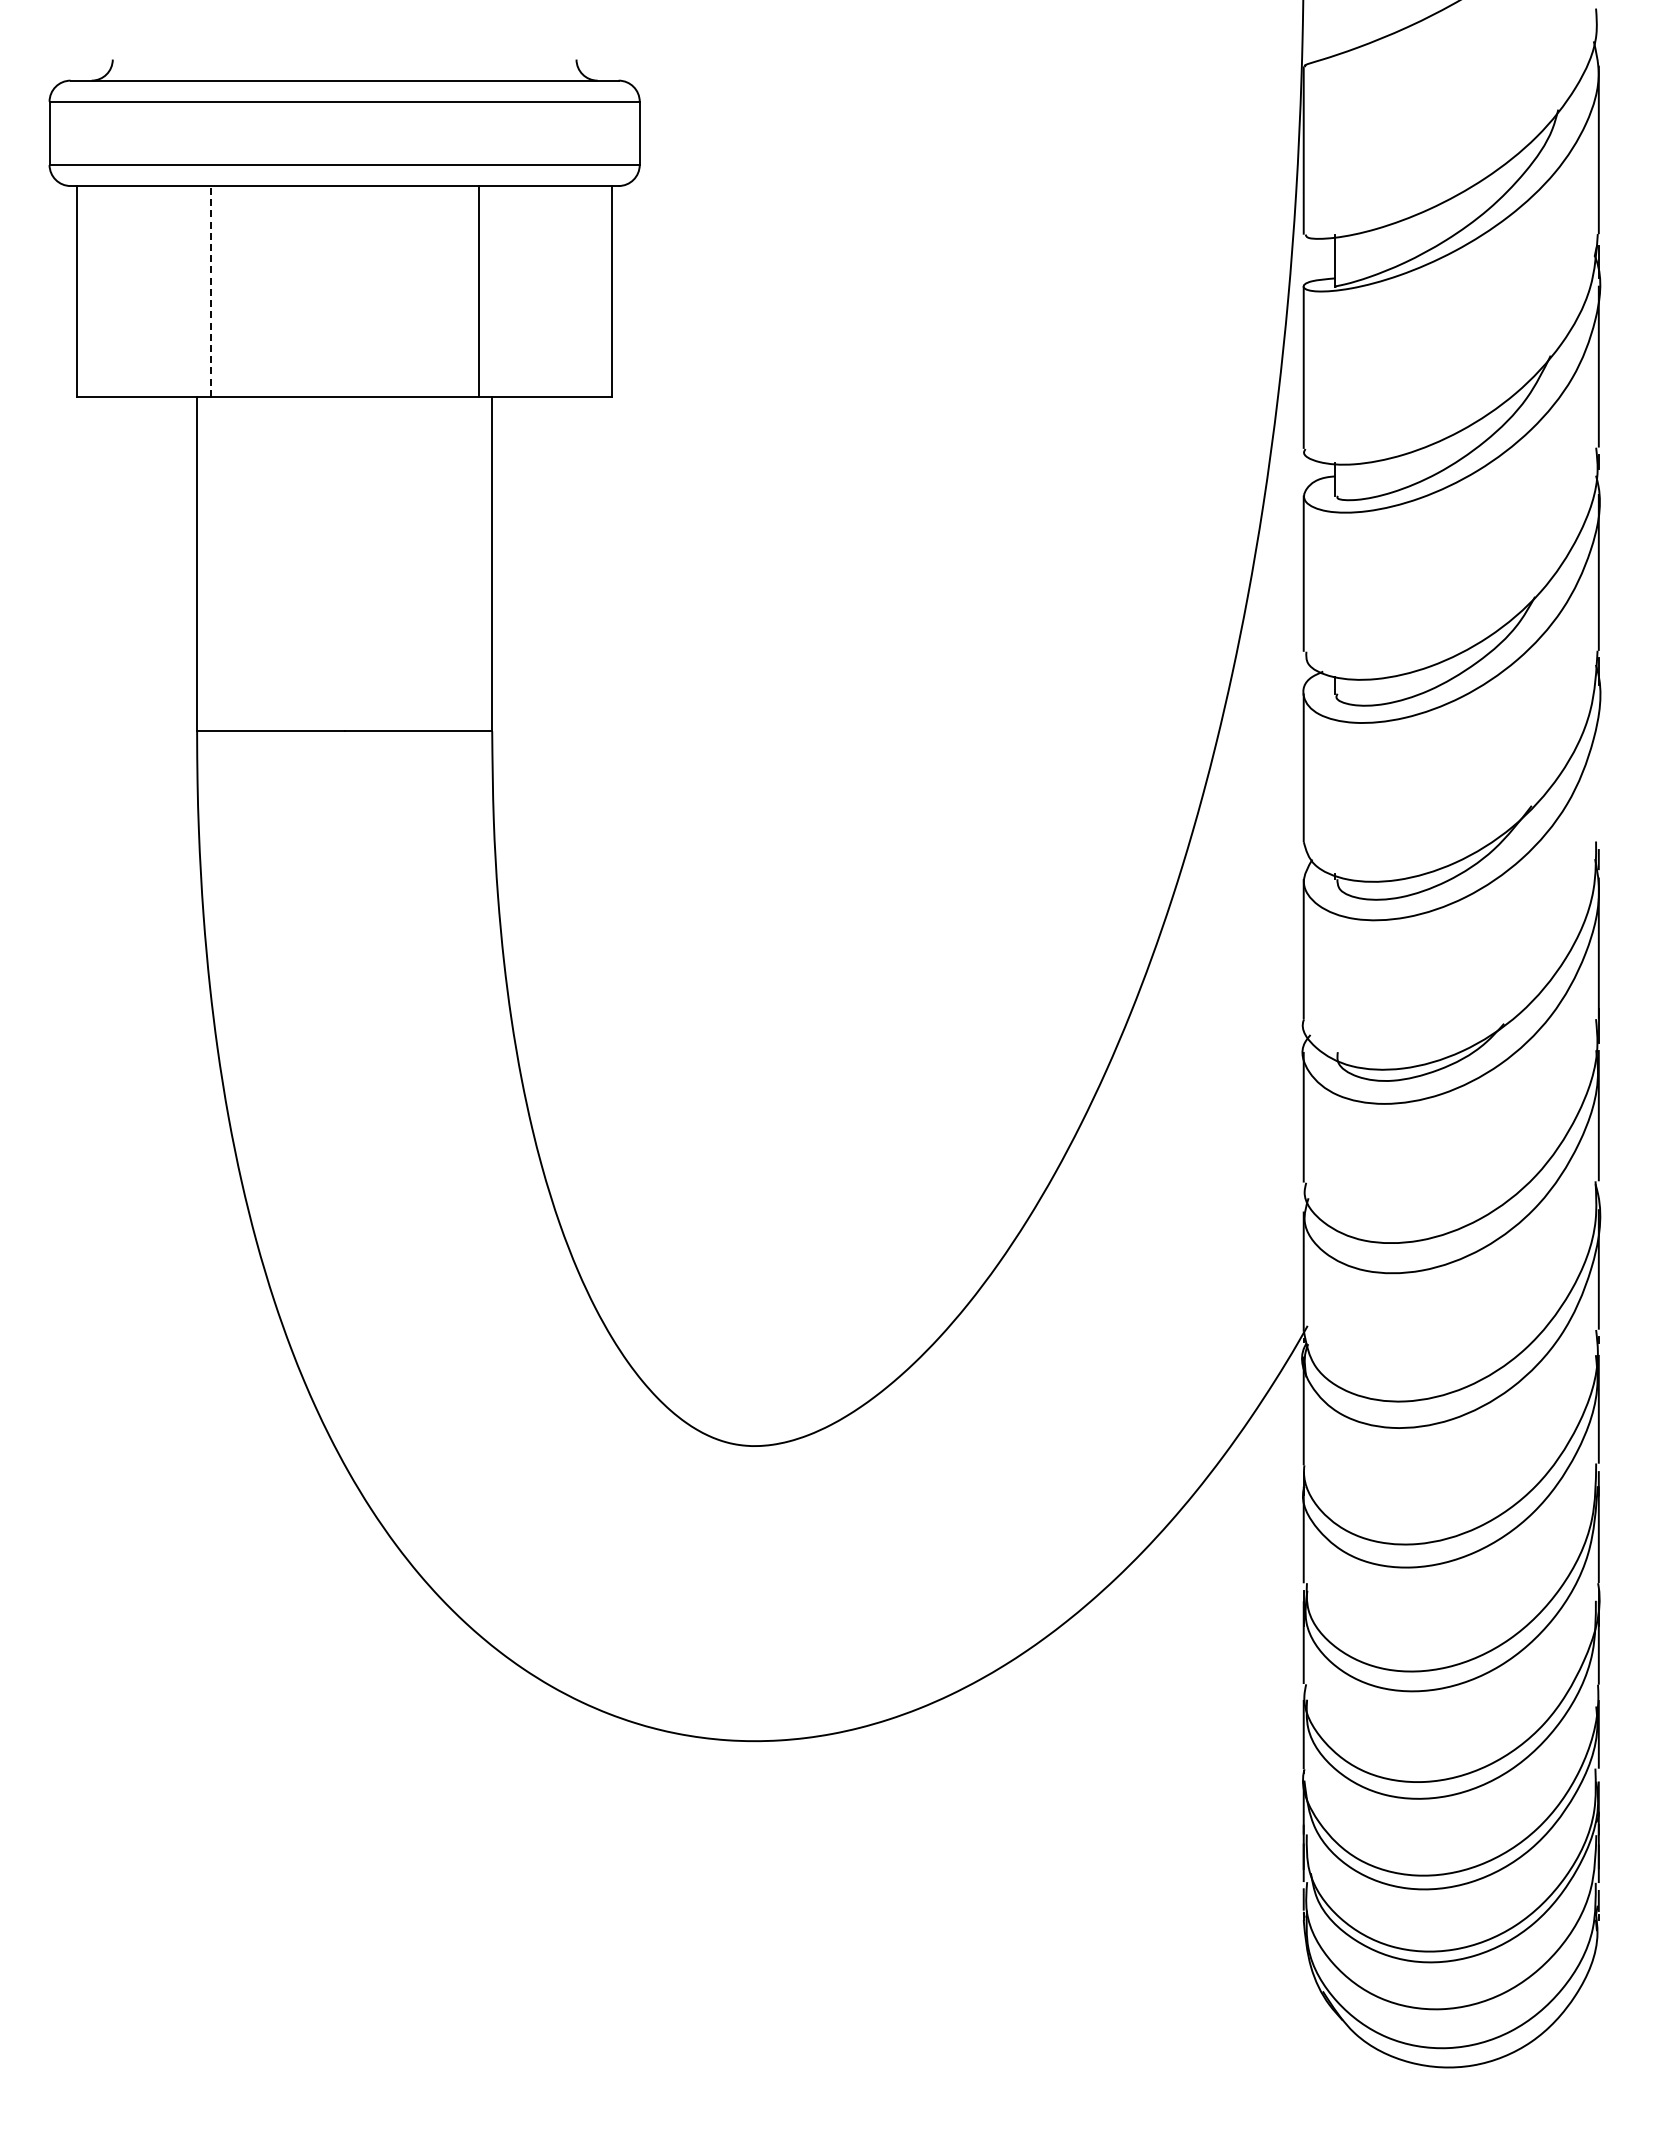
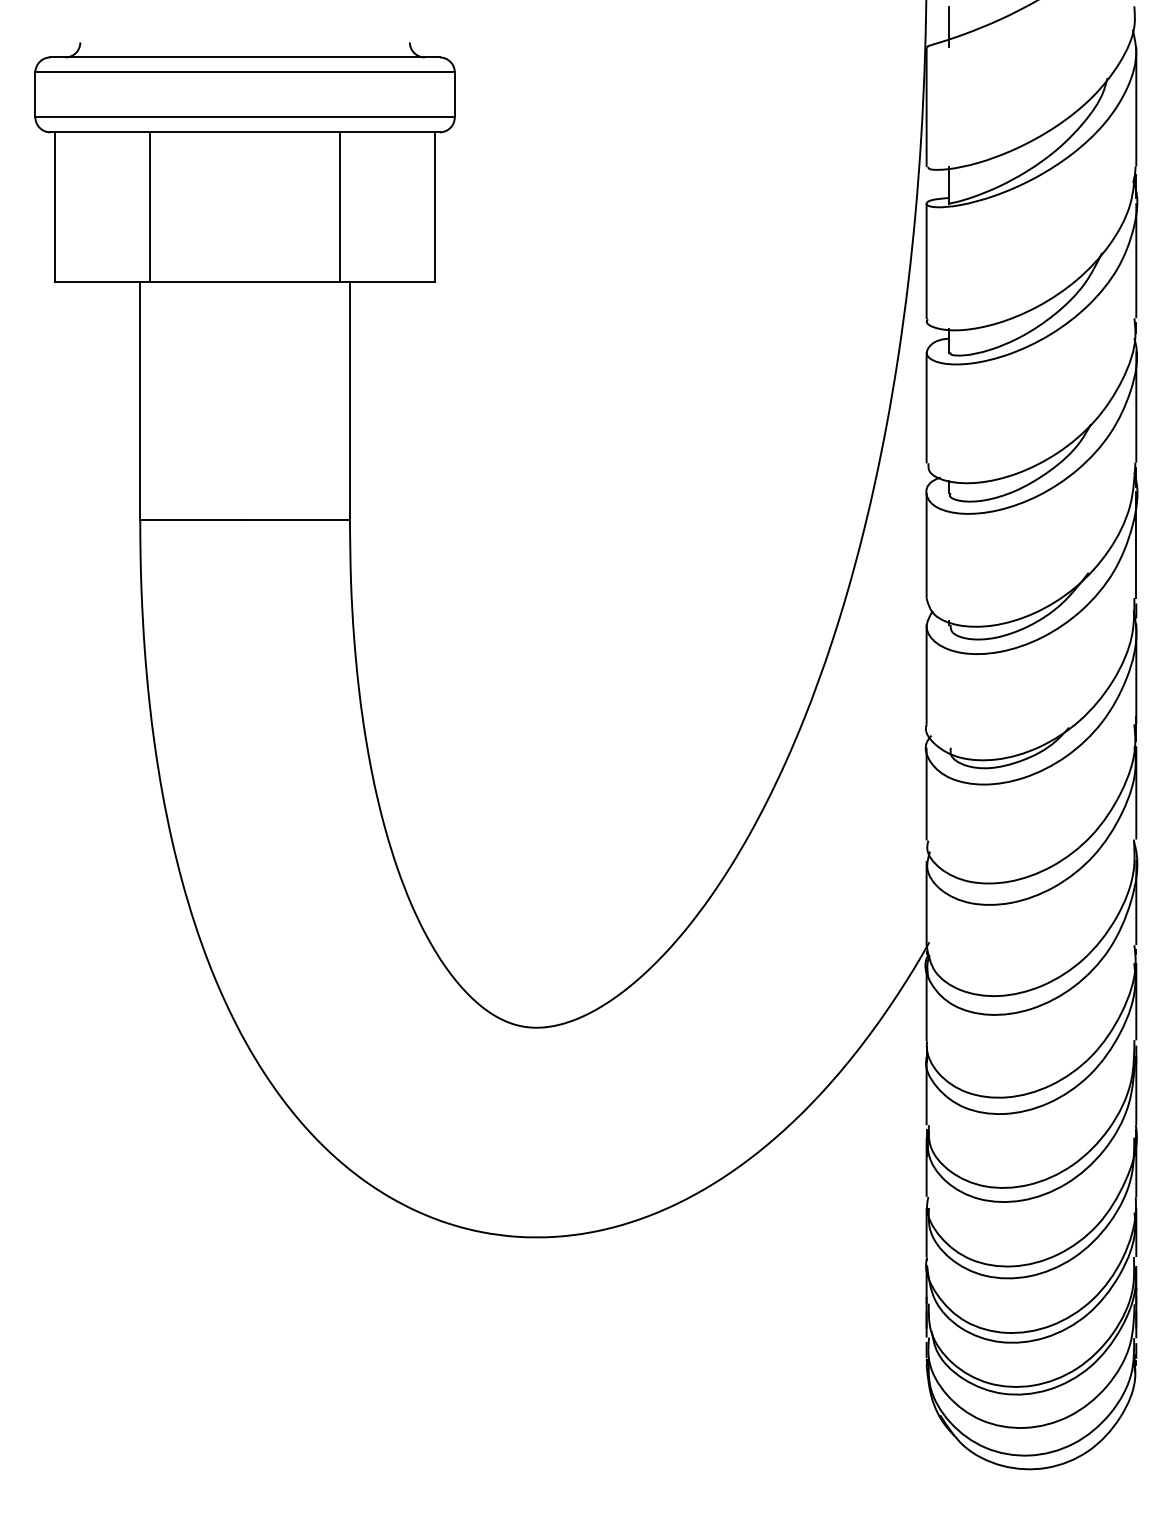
line: (1335, 37) -> (949, 26), added
line: (210, 290) -> (149, 206), dashed -> solid
line: (1598, 766) -> (1136, 544), added

